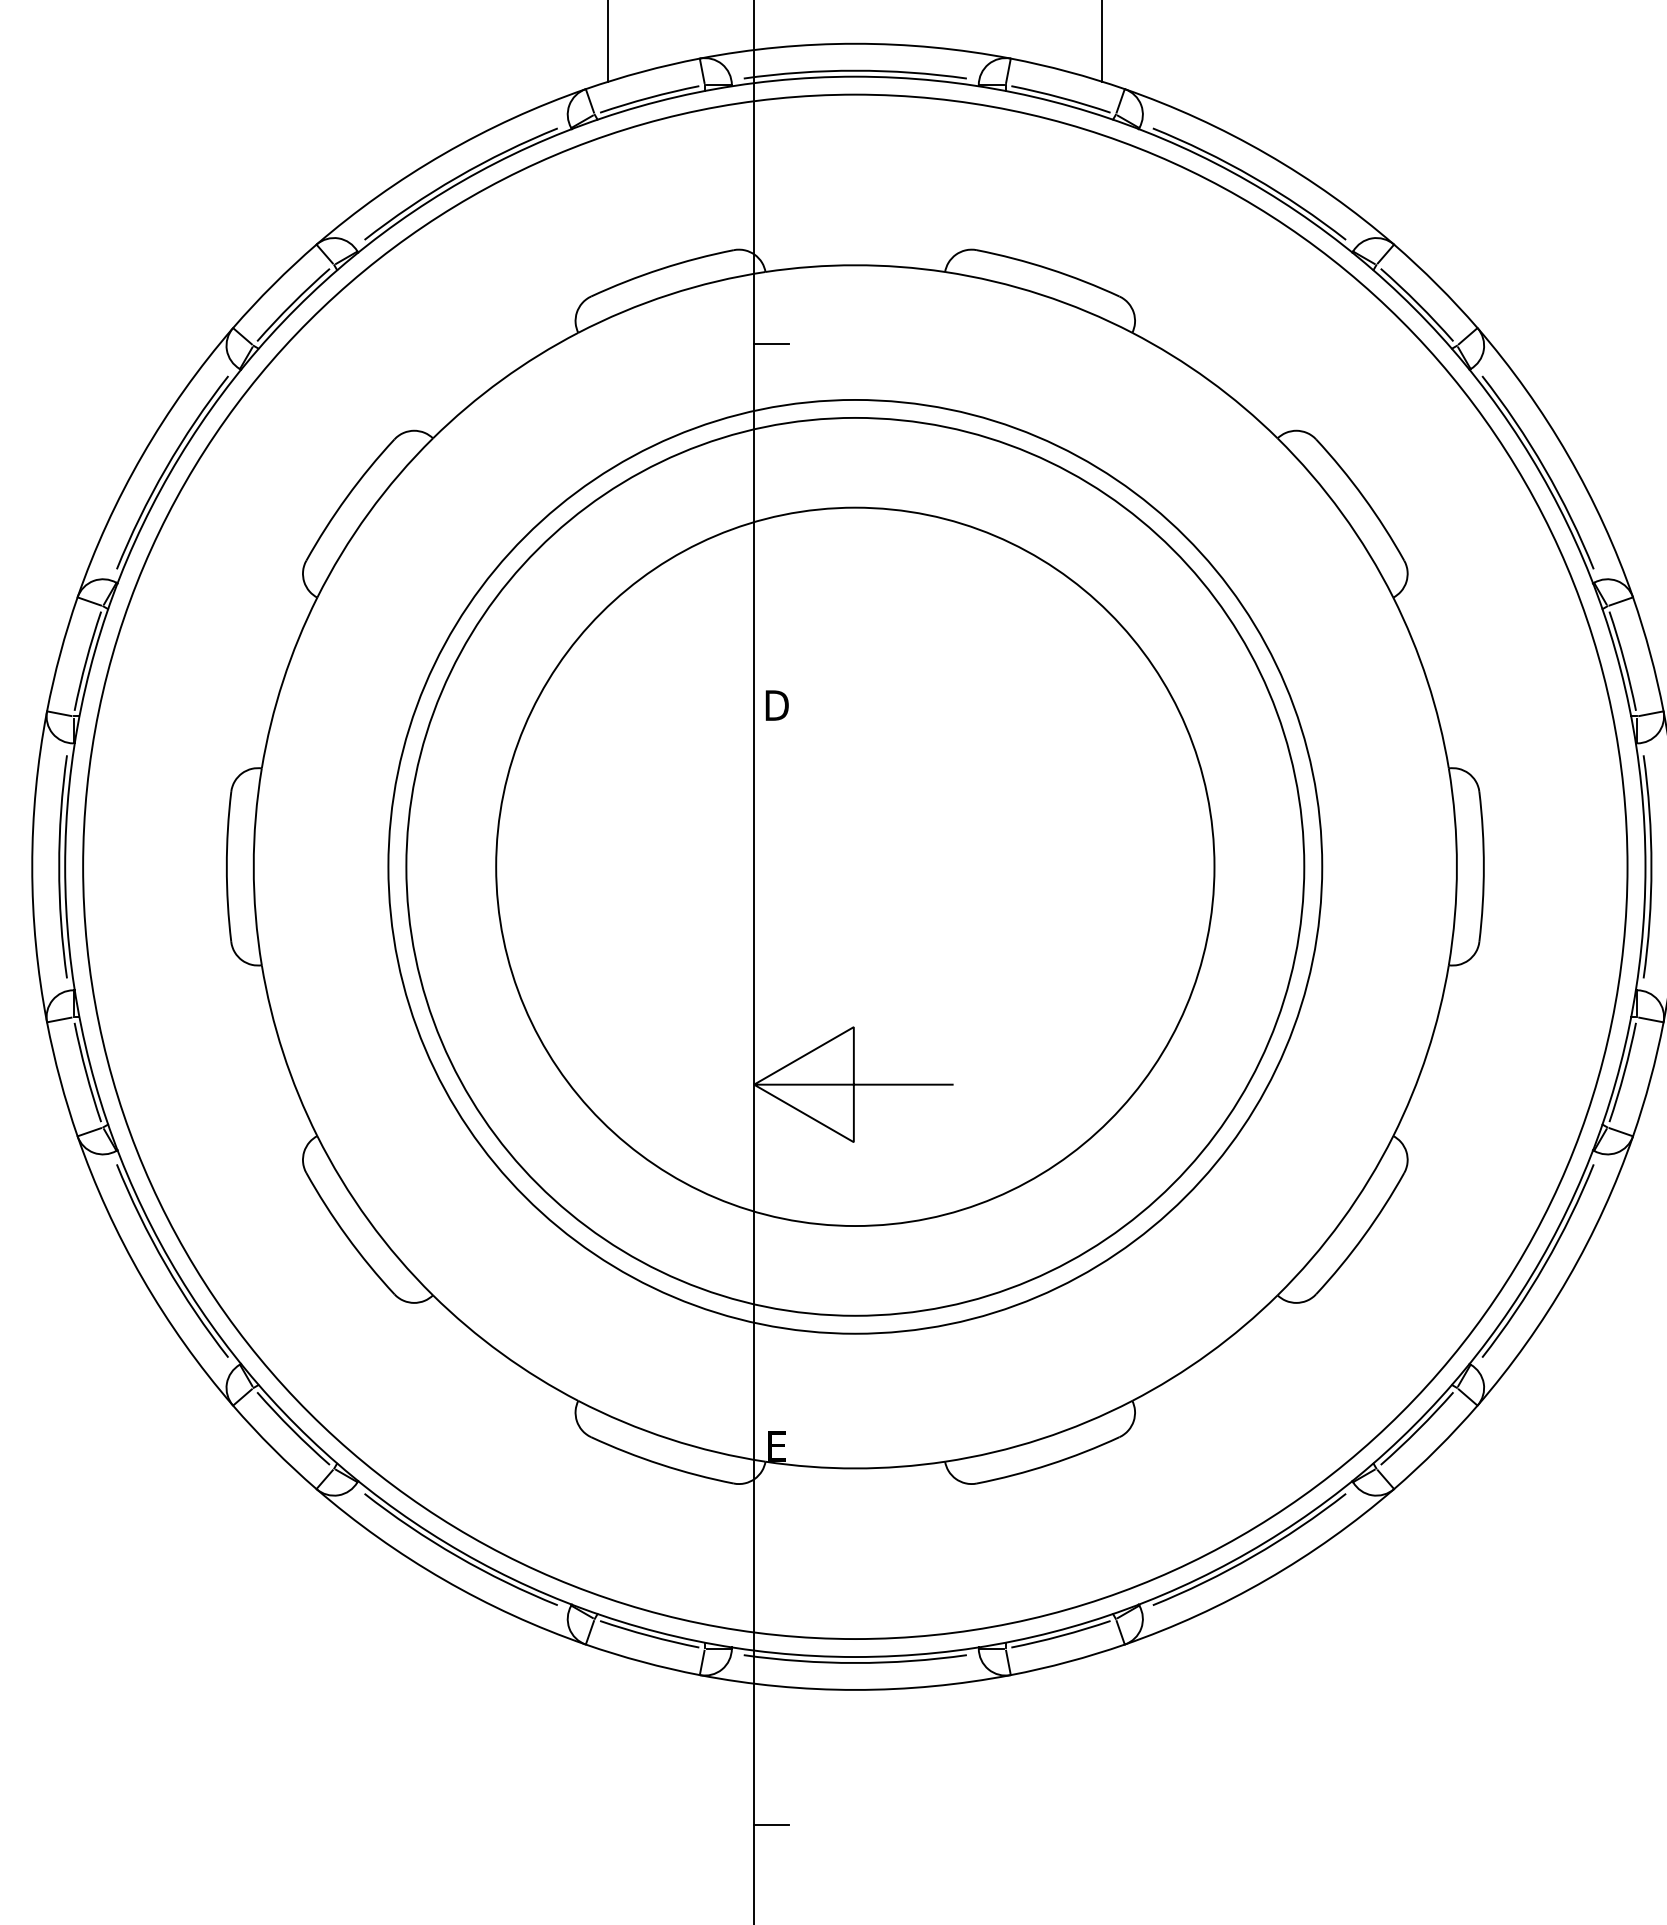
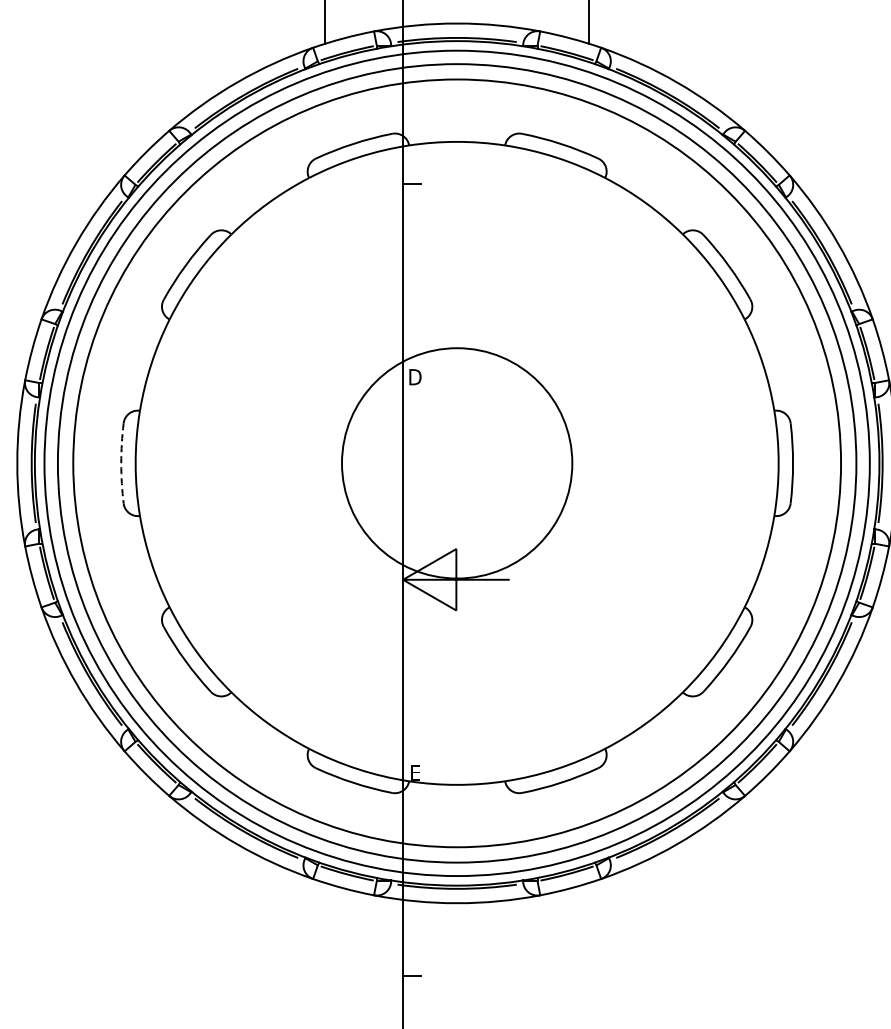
circle: (854, 865) -> (456, 462), size x1.6
arc: (227, 867) -> (121, 463), solid -> dashed
circle: (855, 867) -> (457, 463), size x0.6
circle: (855, 867) -> (457, 463), size x1.6

